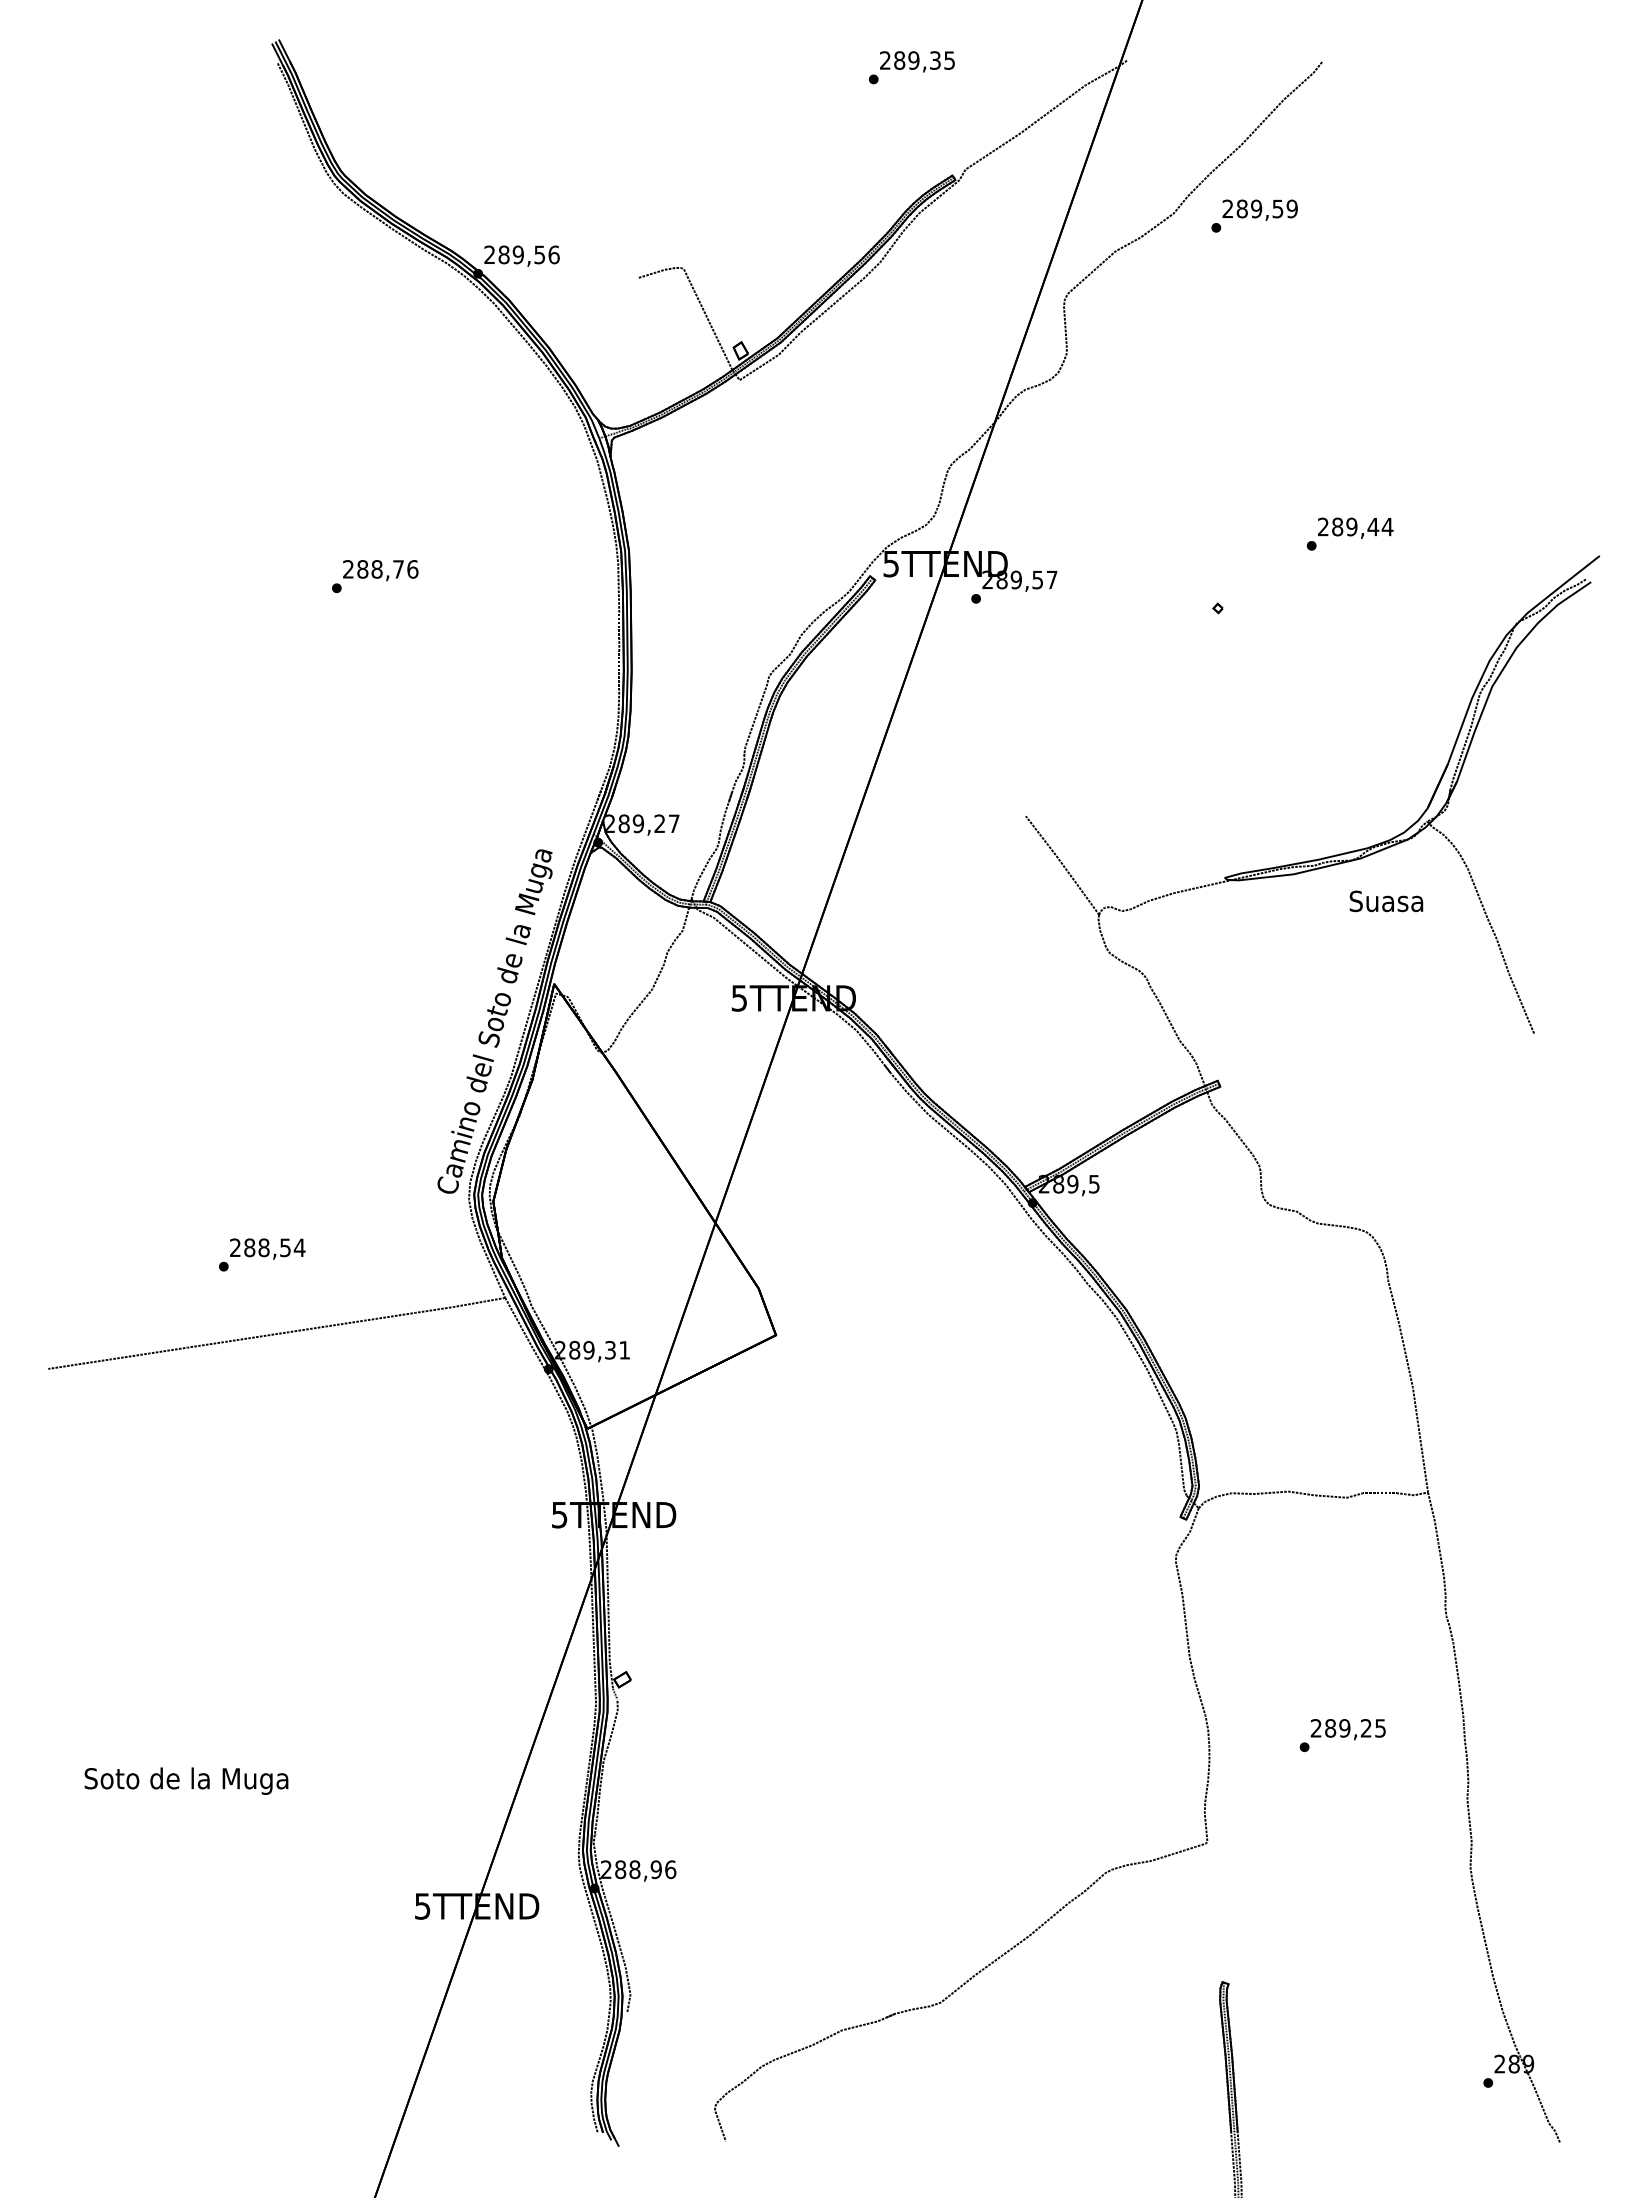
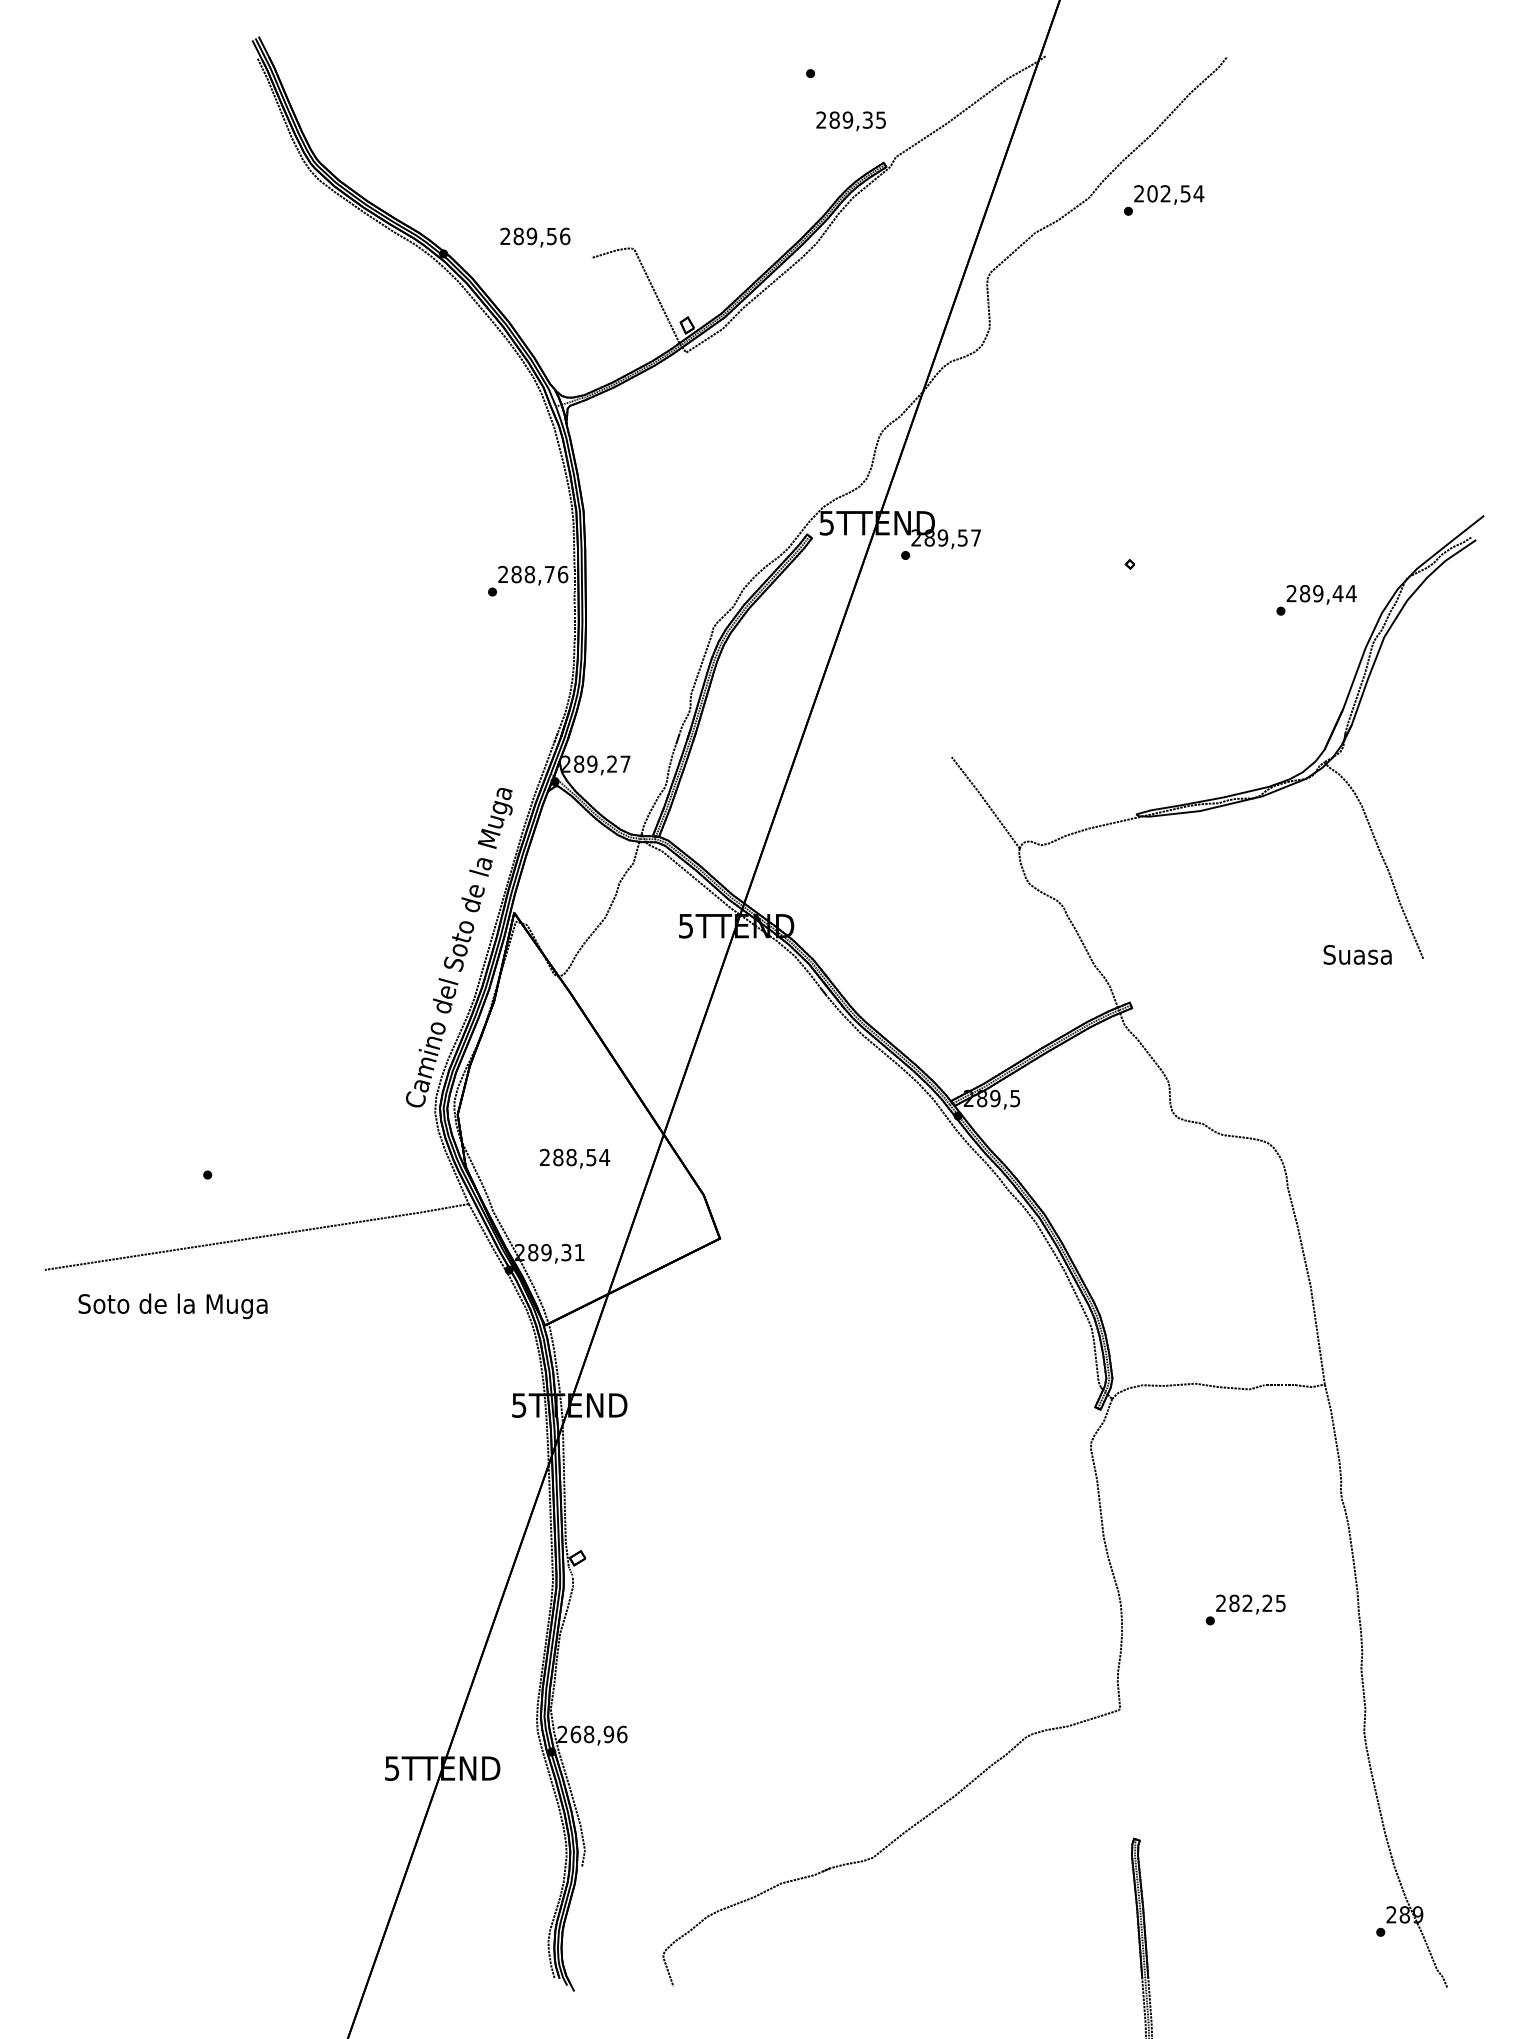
text: (917, 61) -> (851, 121), moved
text: (1267, 208) -> (1175, 193), 289,59 -> 202,54
text: (521, 255) -> (534, 236), moved
text: (1349, 533) -> (1316, 599), moved
text: (375, 576) -> (528, 581), moved
text: (1386, 901) -> (1357, 955), moved
text: (267, 1248) -> (574, 1158), moved
text: (1344, 1728) -> (1247, 1603), 289,25 -> 282,25
text: (186, 1780) -> (173, 1305), moved
text: (620, 1869) -> (575, 1734), 288,96 -> 268,96

